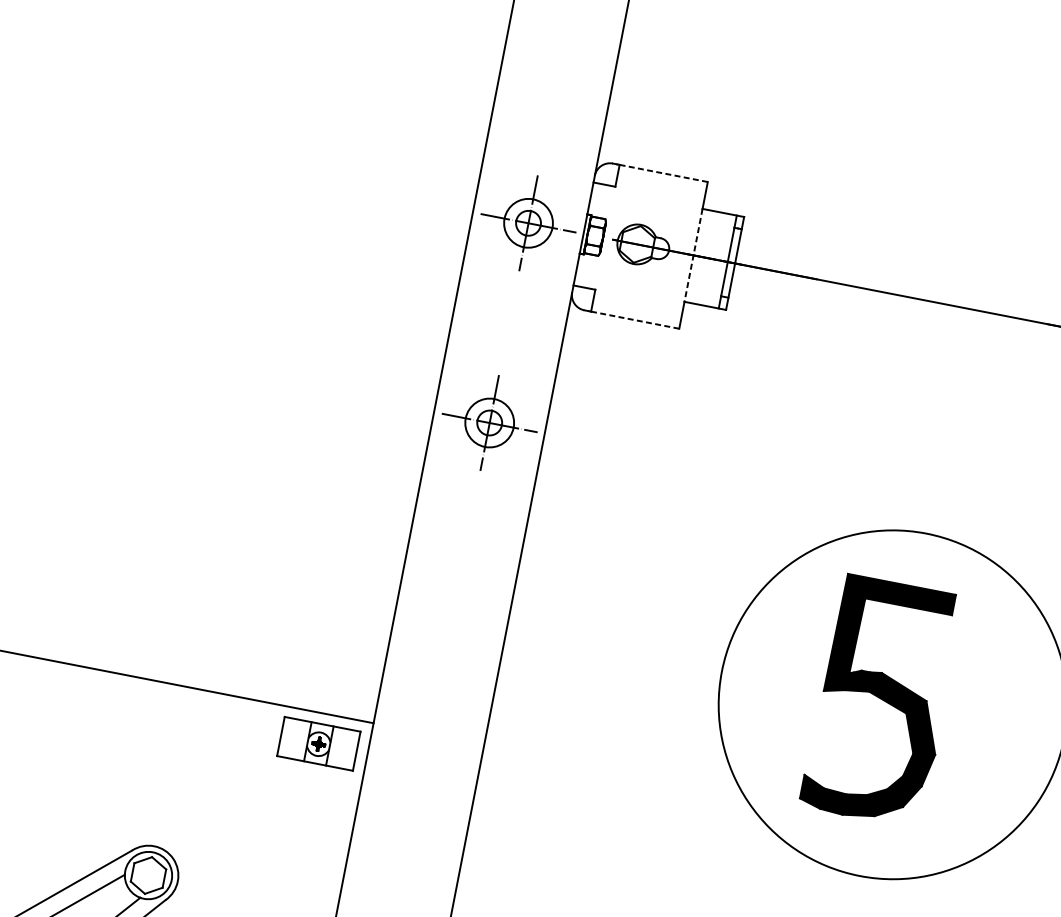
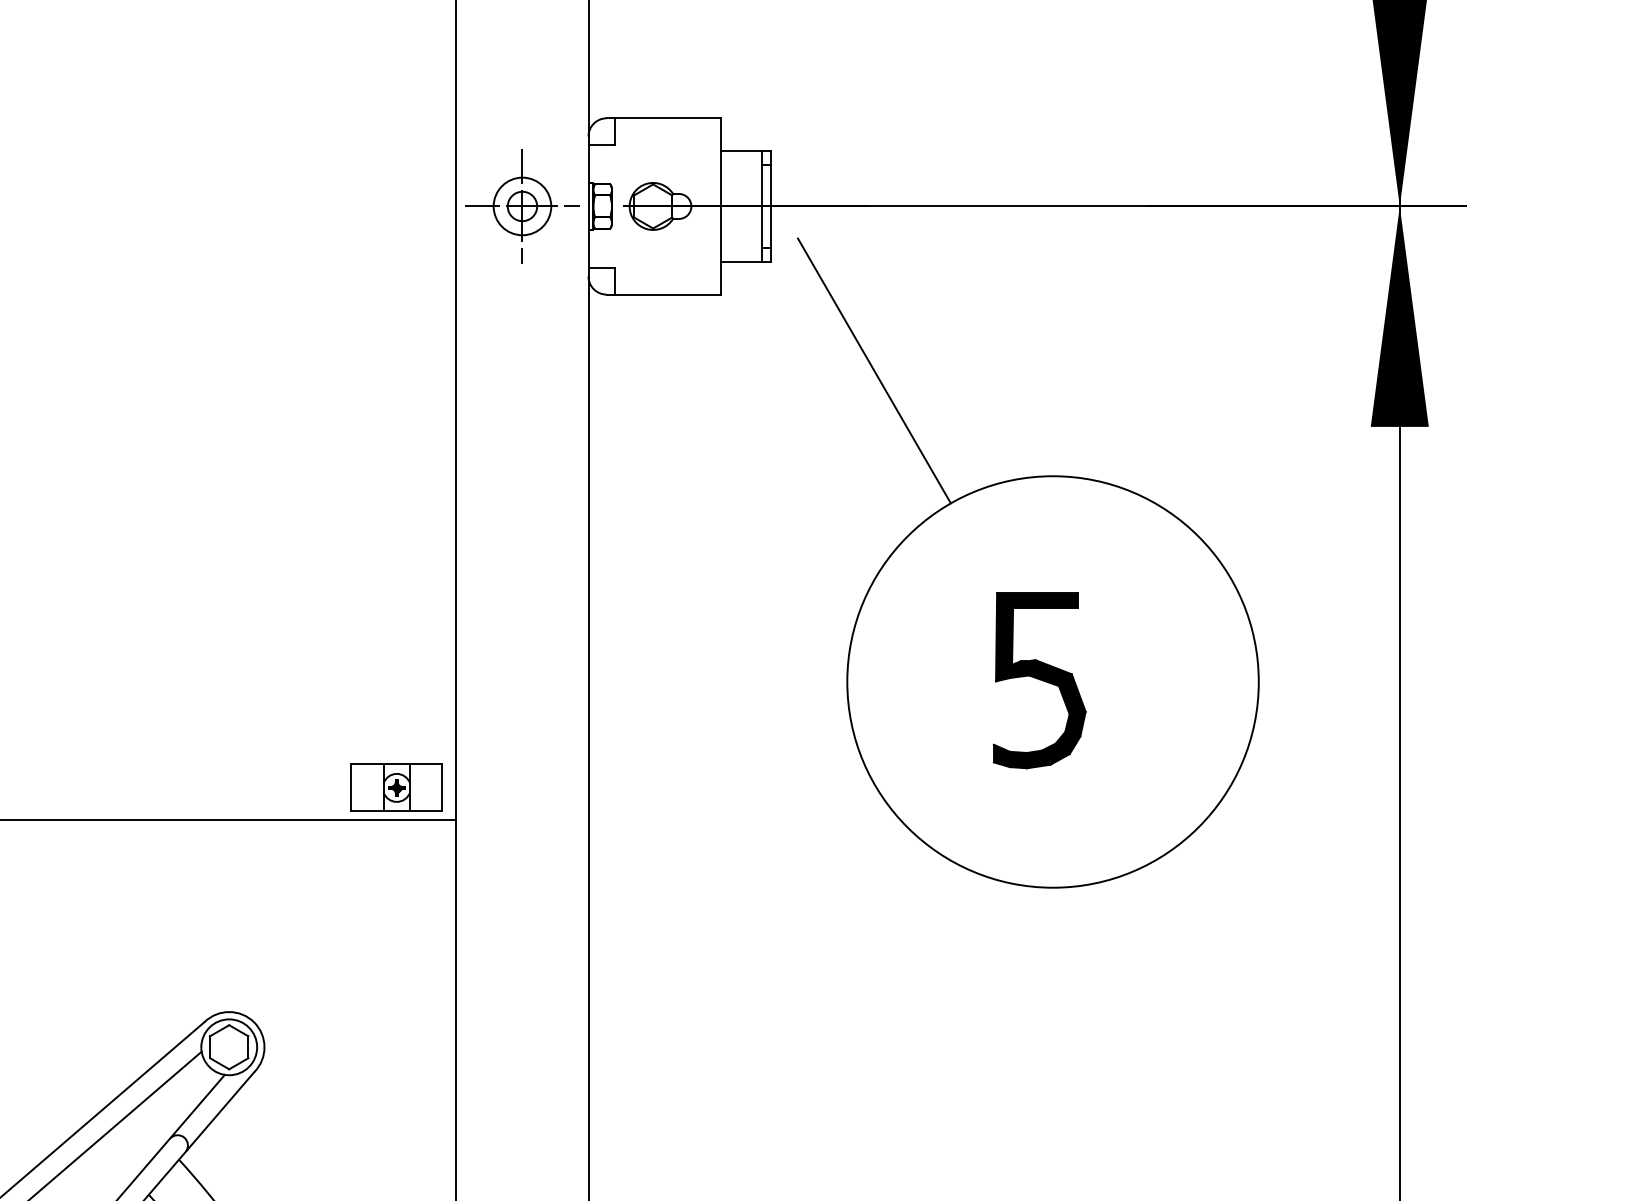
line: (663, 173) -> (667, 118), dashed -> solid
line: (693, 255) -> (720, 206), dashed -> solid
line: (634, 320) -> (667, 294), dashed -> solid
line: (794, 416) -> (873, 370), added
part: (489, 423) -> (522, 446), removed
part: (882, 701) -> (1039, 680), size x0.62
part: (318, 743) -> (396, 787), moved

